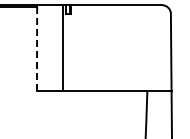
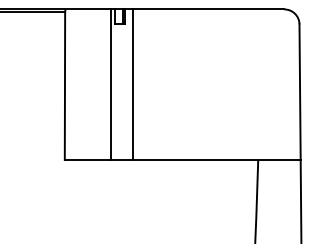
line: (75, 48) -> (132, 85), added
line: (37, 49) -> (65, 86), dashed -> solid

